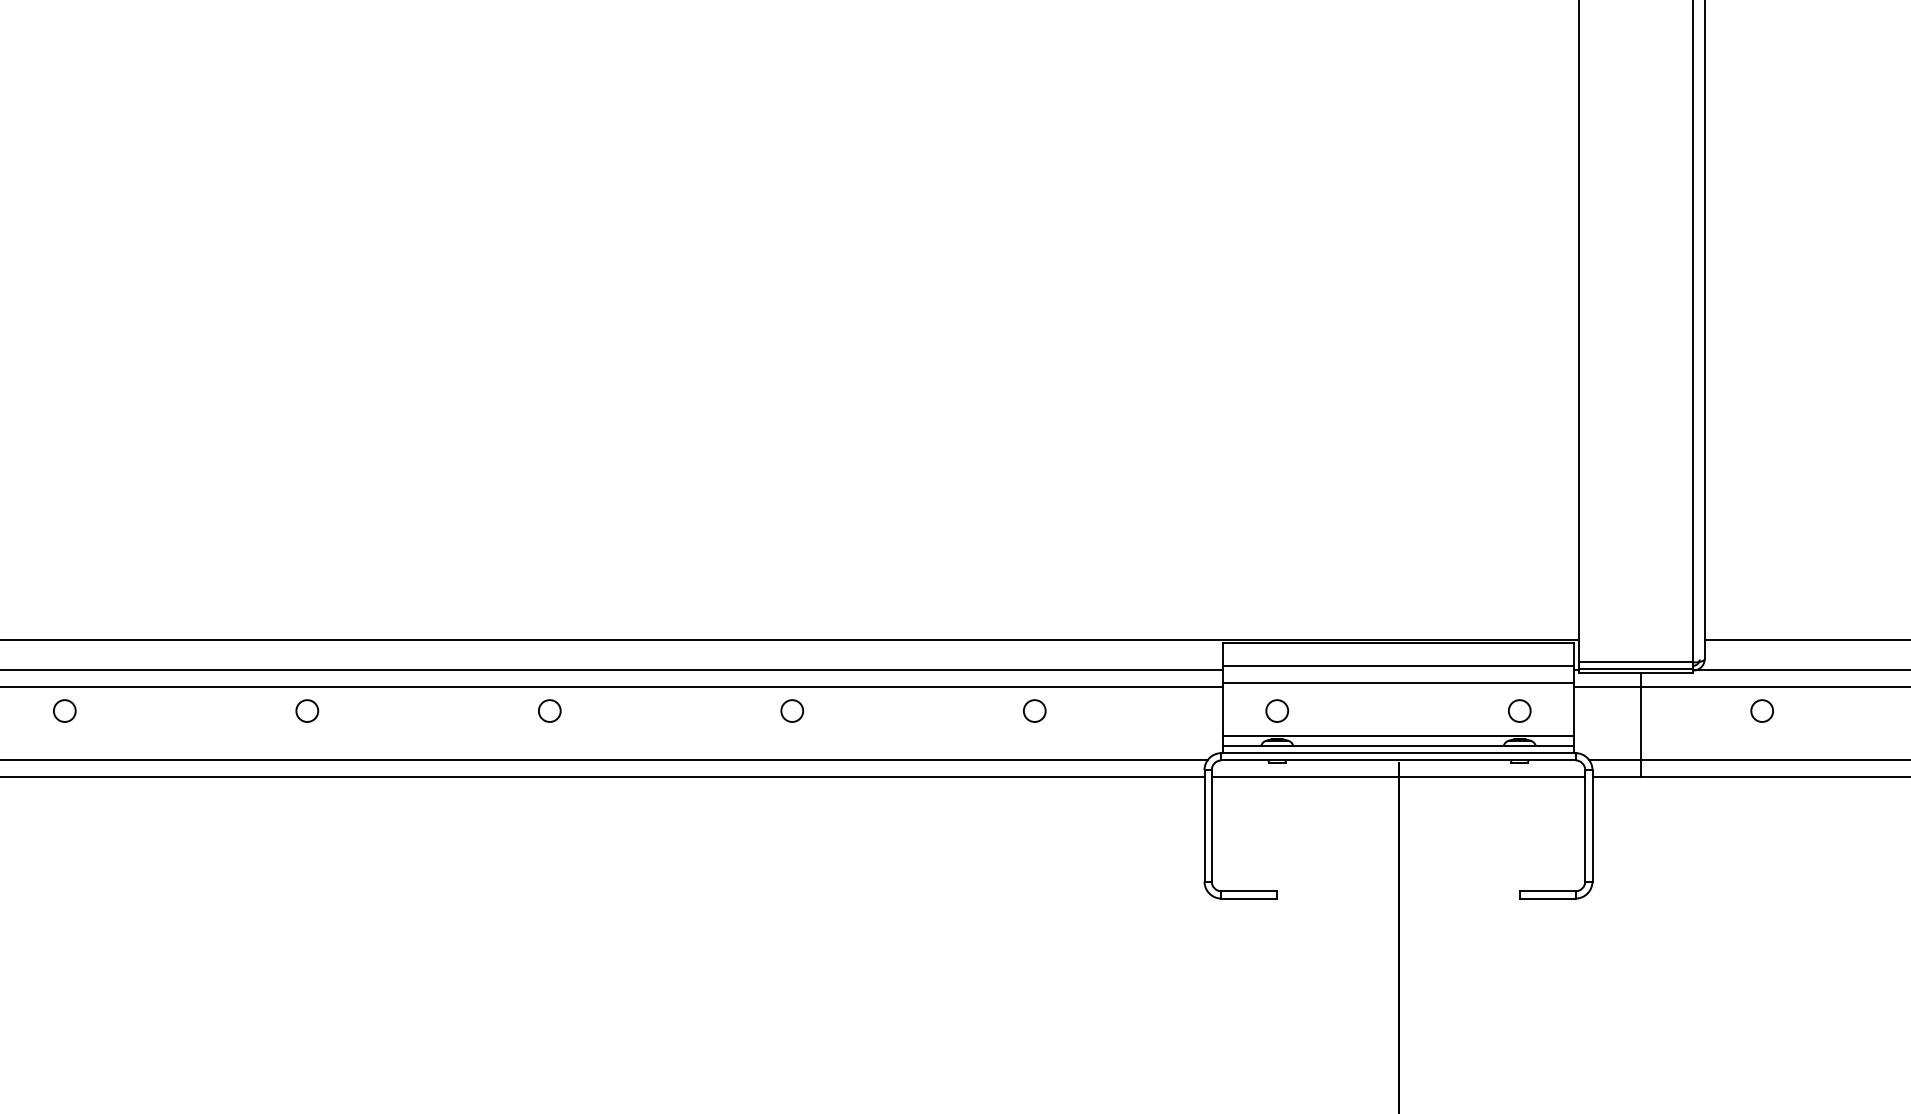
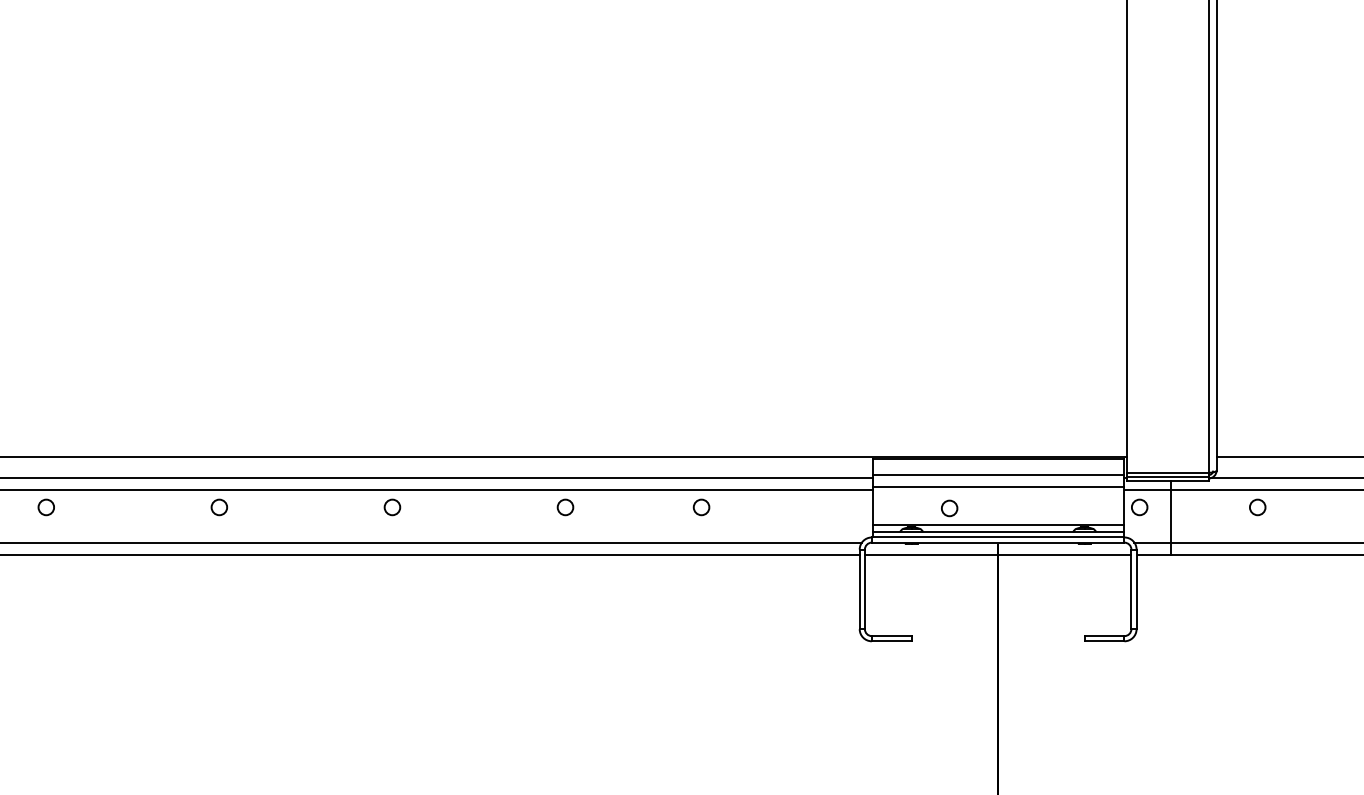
circle: (1034, 711) -> (701, 507), moved
circle: (1277, 711) -> (949, 508), moved
circle: (1519, 711) -> (1139, 507), moved

